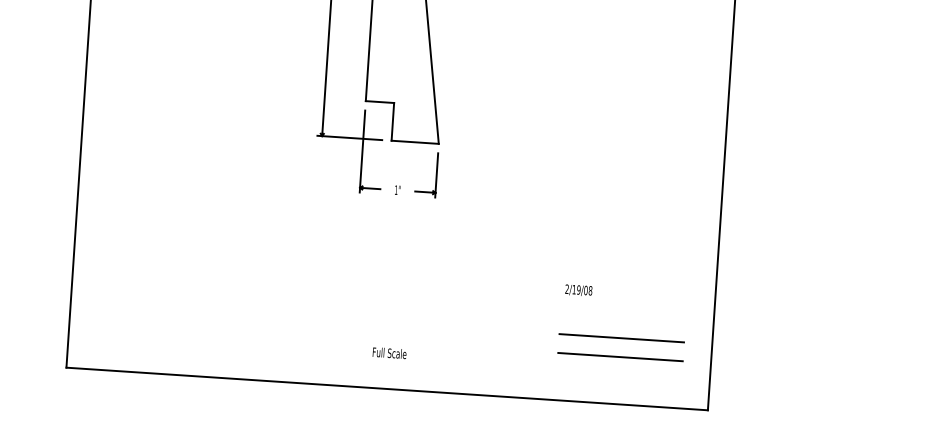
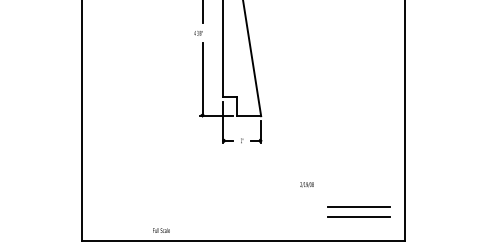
text: (577, 289) -> (306, 184), moved
text: (389, 353) -> (161, 230), moved

